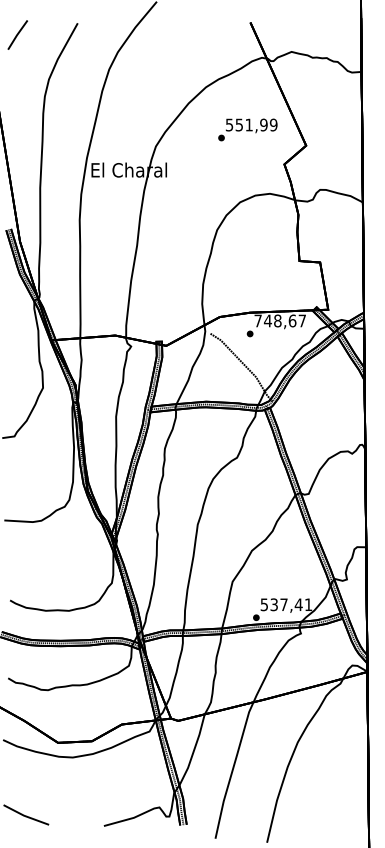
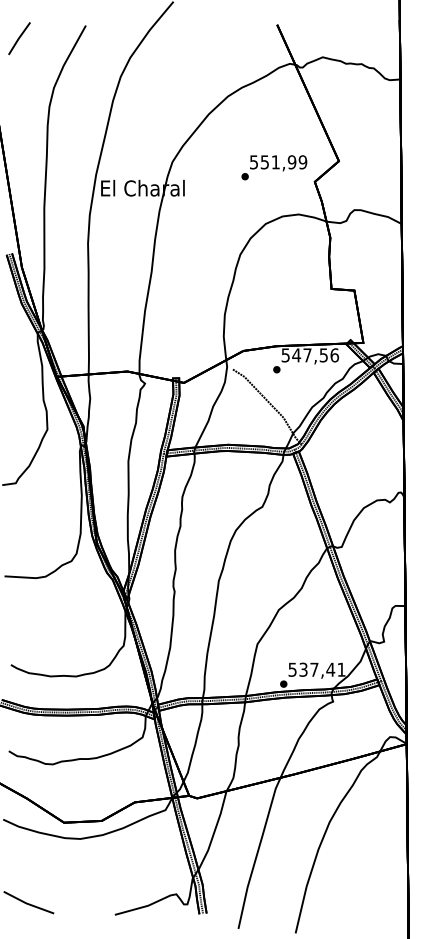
text: (248, 129) -> (274, 167), moved
text: (280, 321) -> (310, 355), 748,67 -> 547,56

